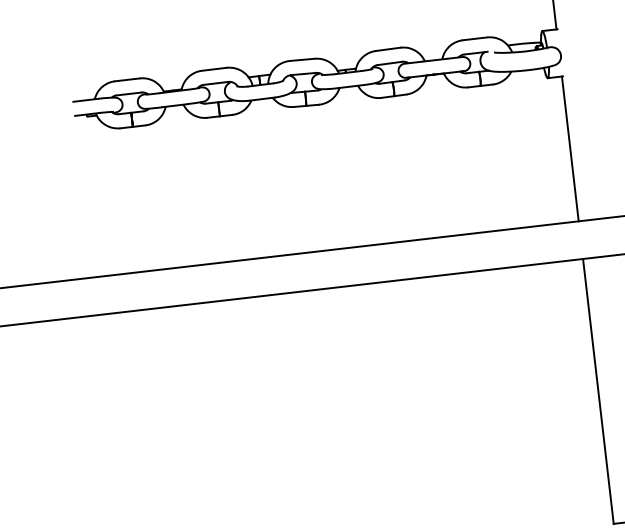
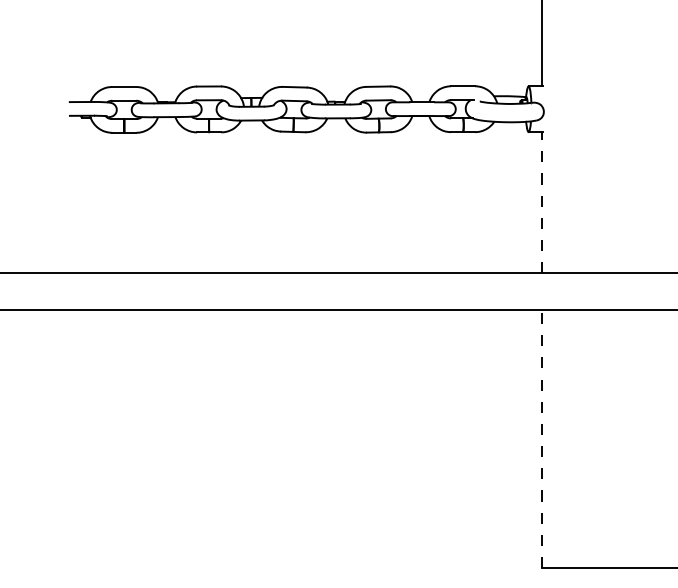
line: (570, 148) -> (542, 202), solid -> dashed
line: (598, 390) -> (542, 438), solid -> dashed

